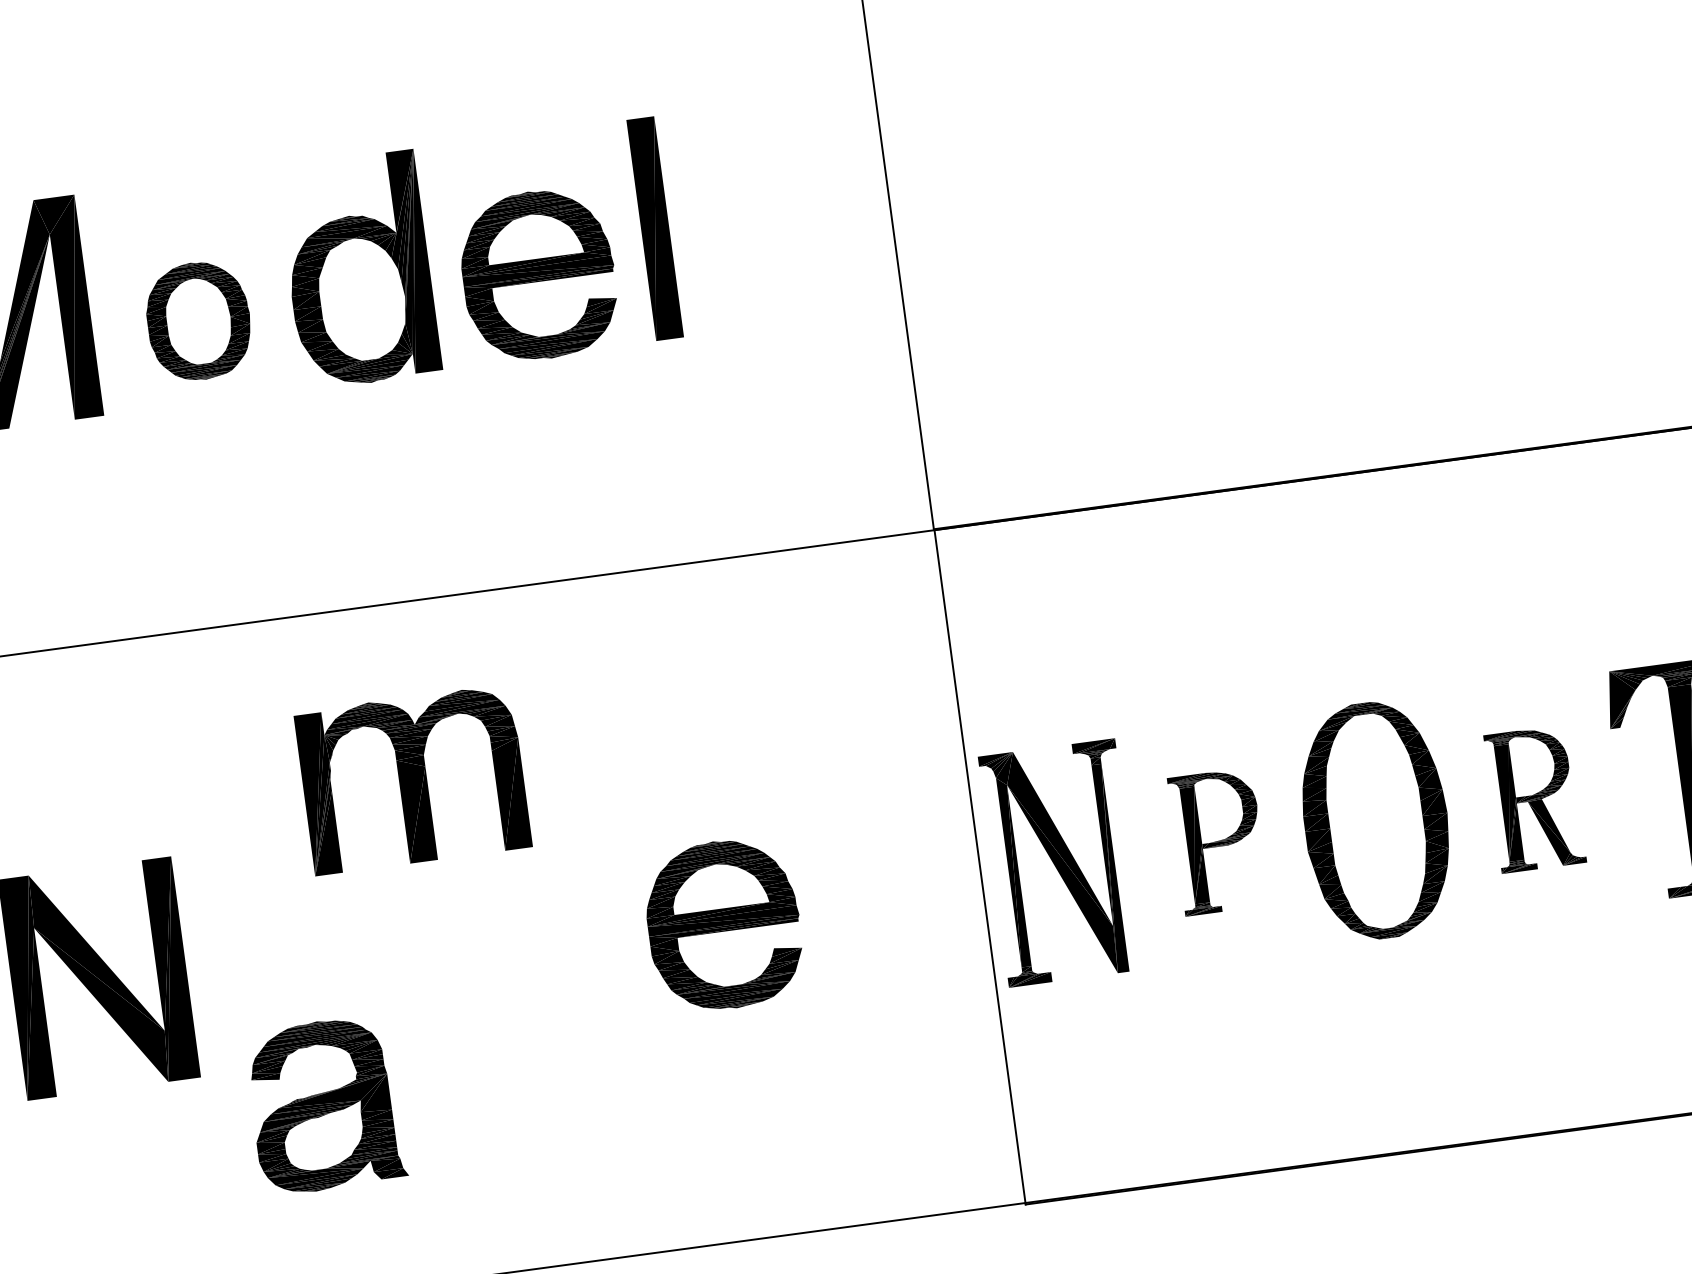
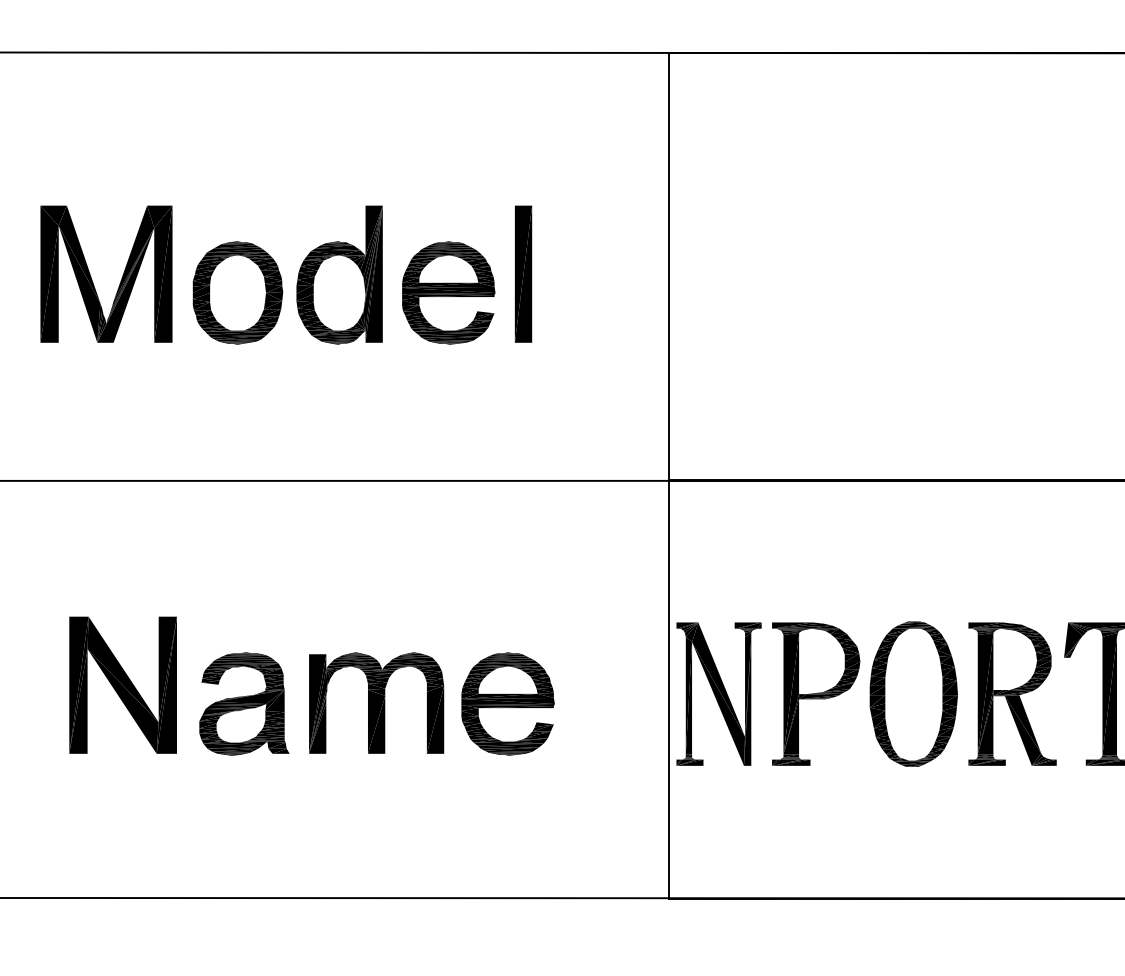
part: (198, 320) -> (237, 292), size x1.43
part: (412, 779) -> (376, 702), moved
part: (1534, 798) -> (1012, 693), size x1.67
part: (1218, 840) -> (816, 693), size x1.67
part: (325, 1104) -> (244, 703), moved

